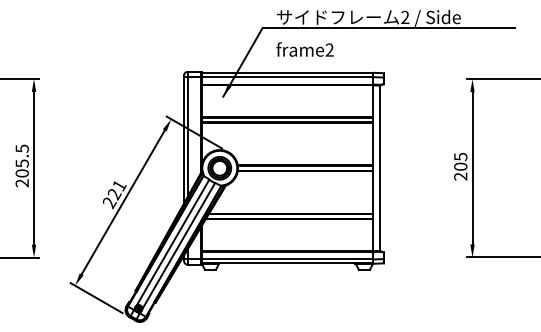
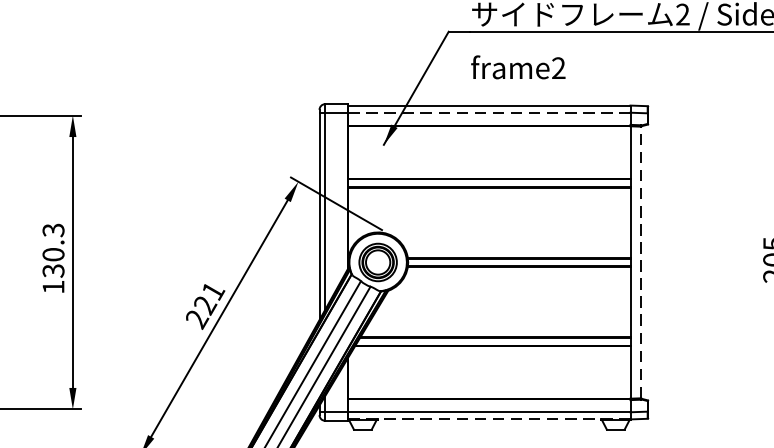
line: (287, 77) -> (489, 113), solid -> dashed
text: (21, 165) -> (52, 257), 205.5 -> 130.3
line: (379, 168) -> (640, 262), solid -> dashed
line: (287, 263) -> (489, 418), solid -> dashed

